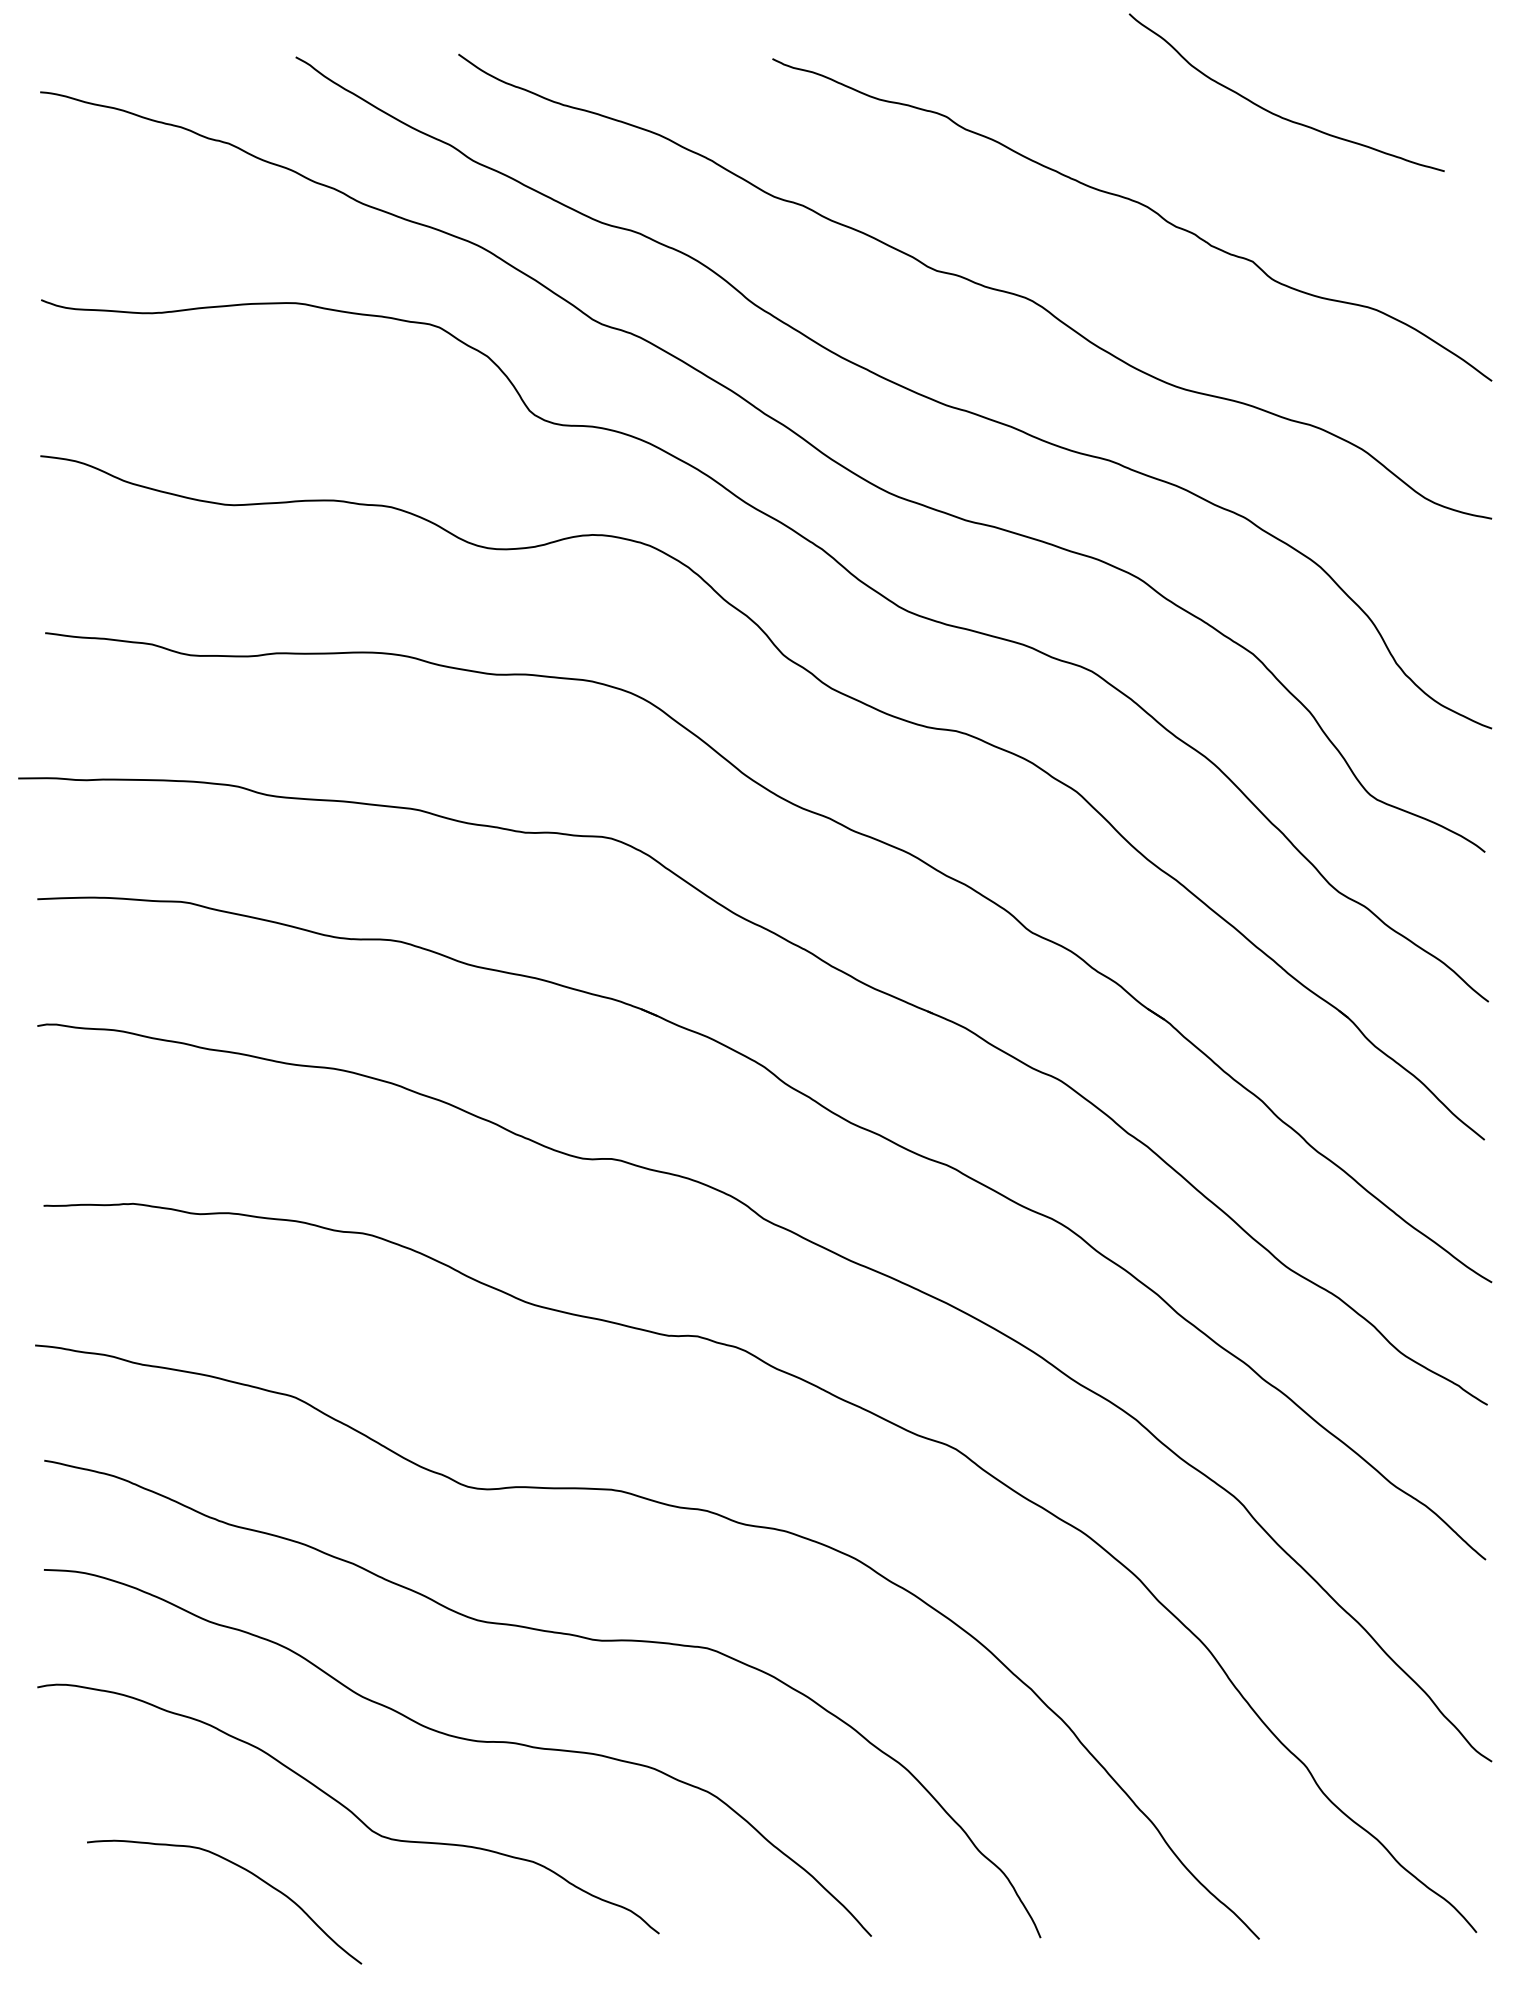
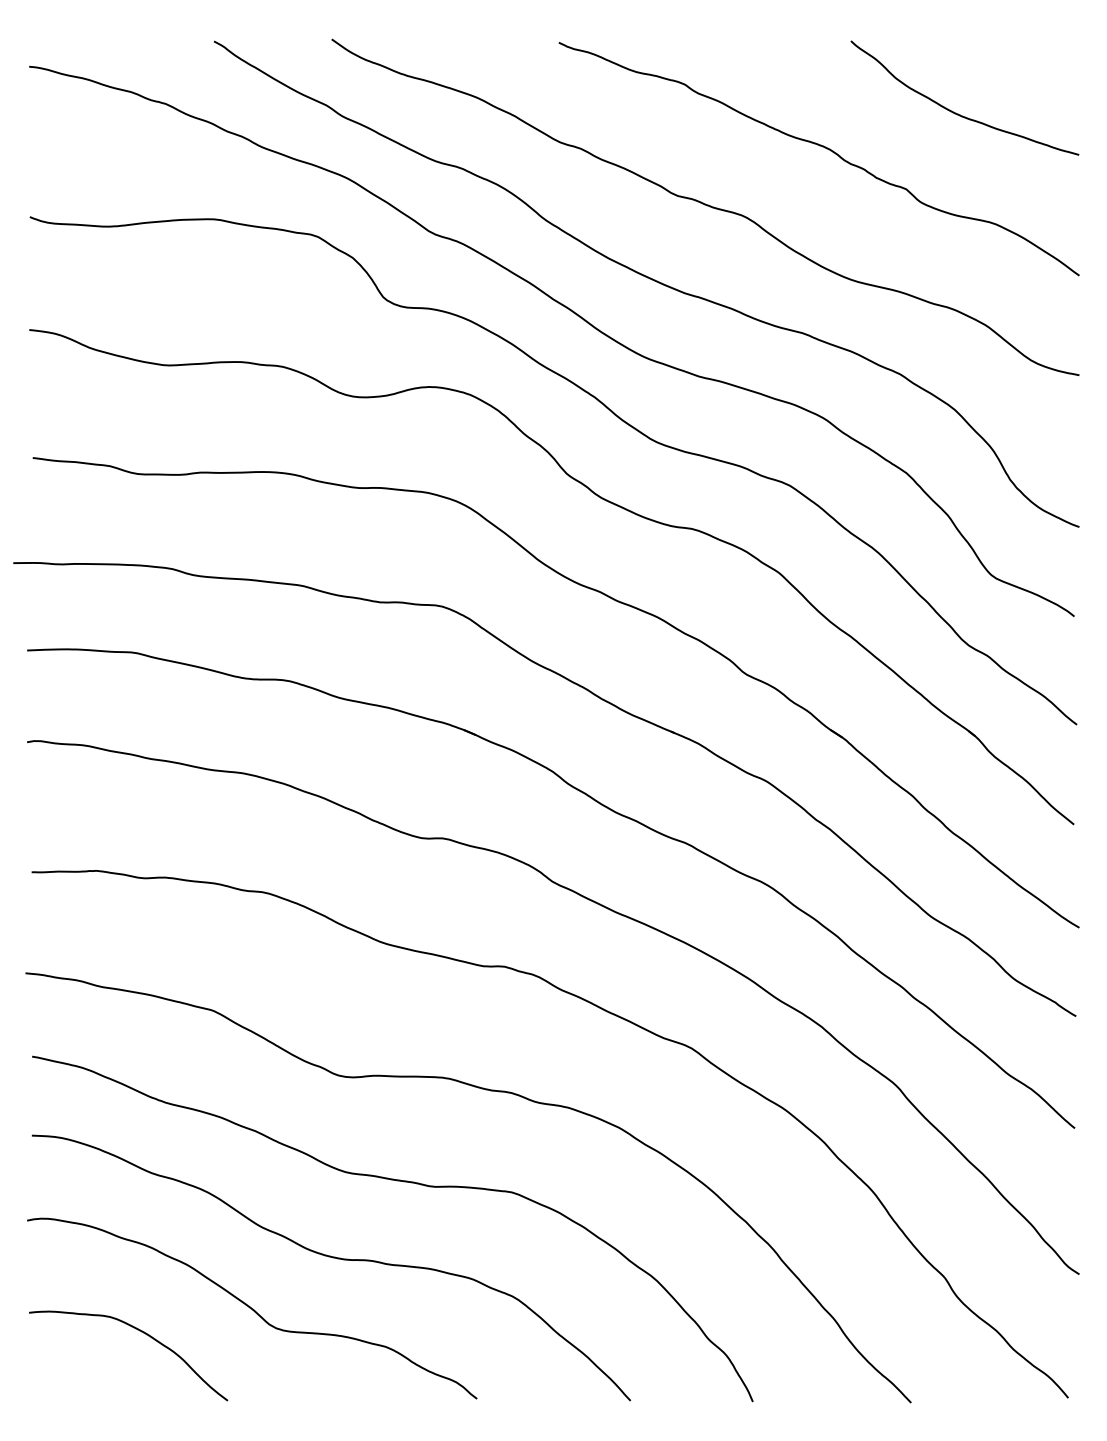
curve: (1277, 114) -> (958, 113), moved
curve: (239, 1868) -> (139, 1331), moved

